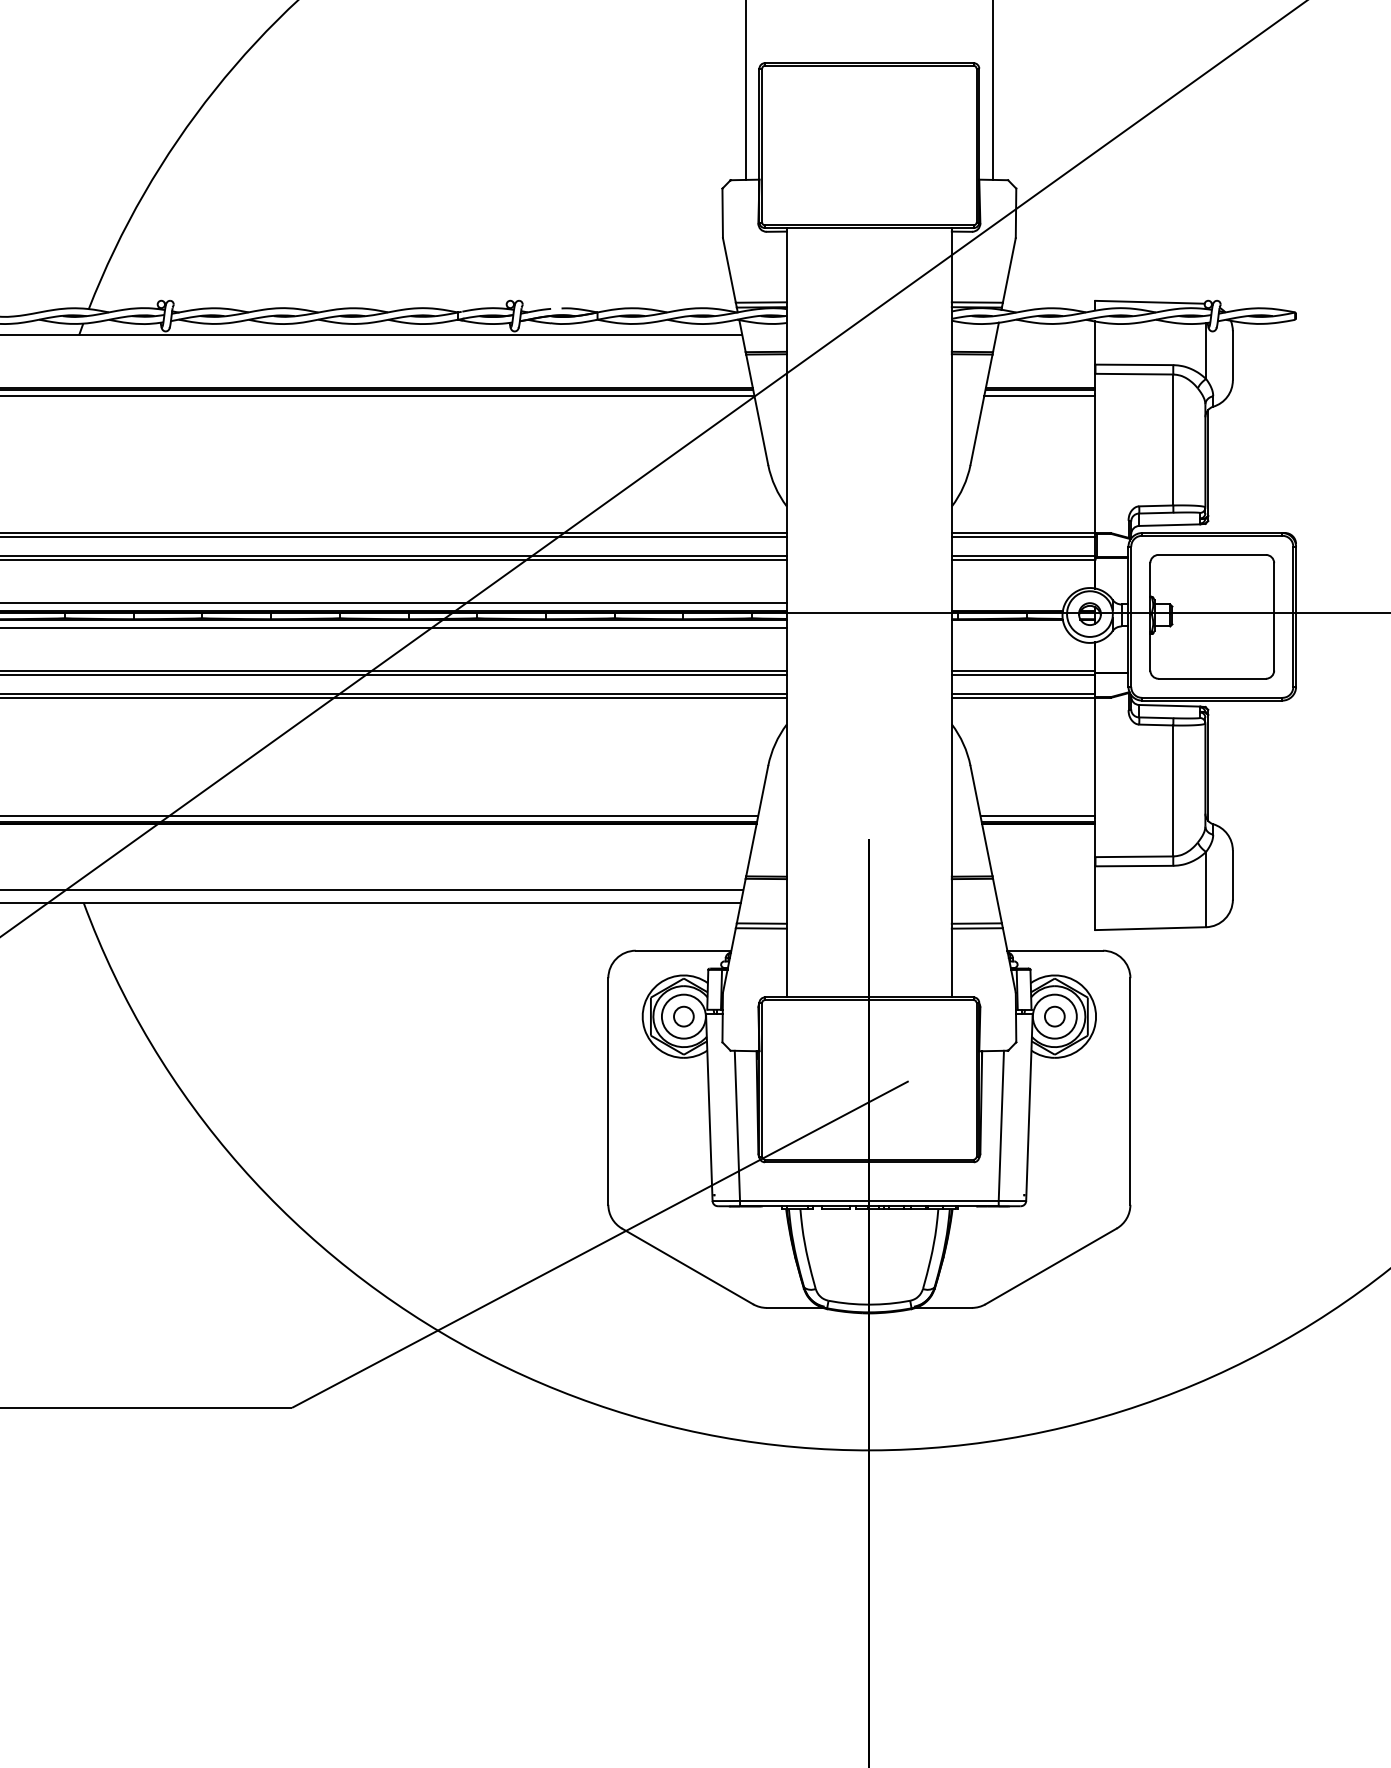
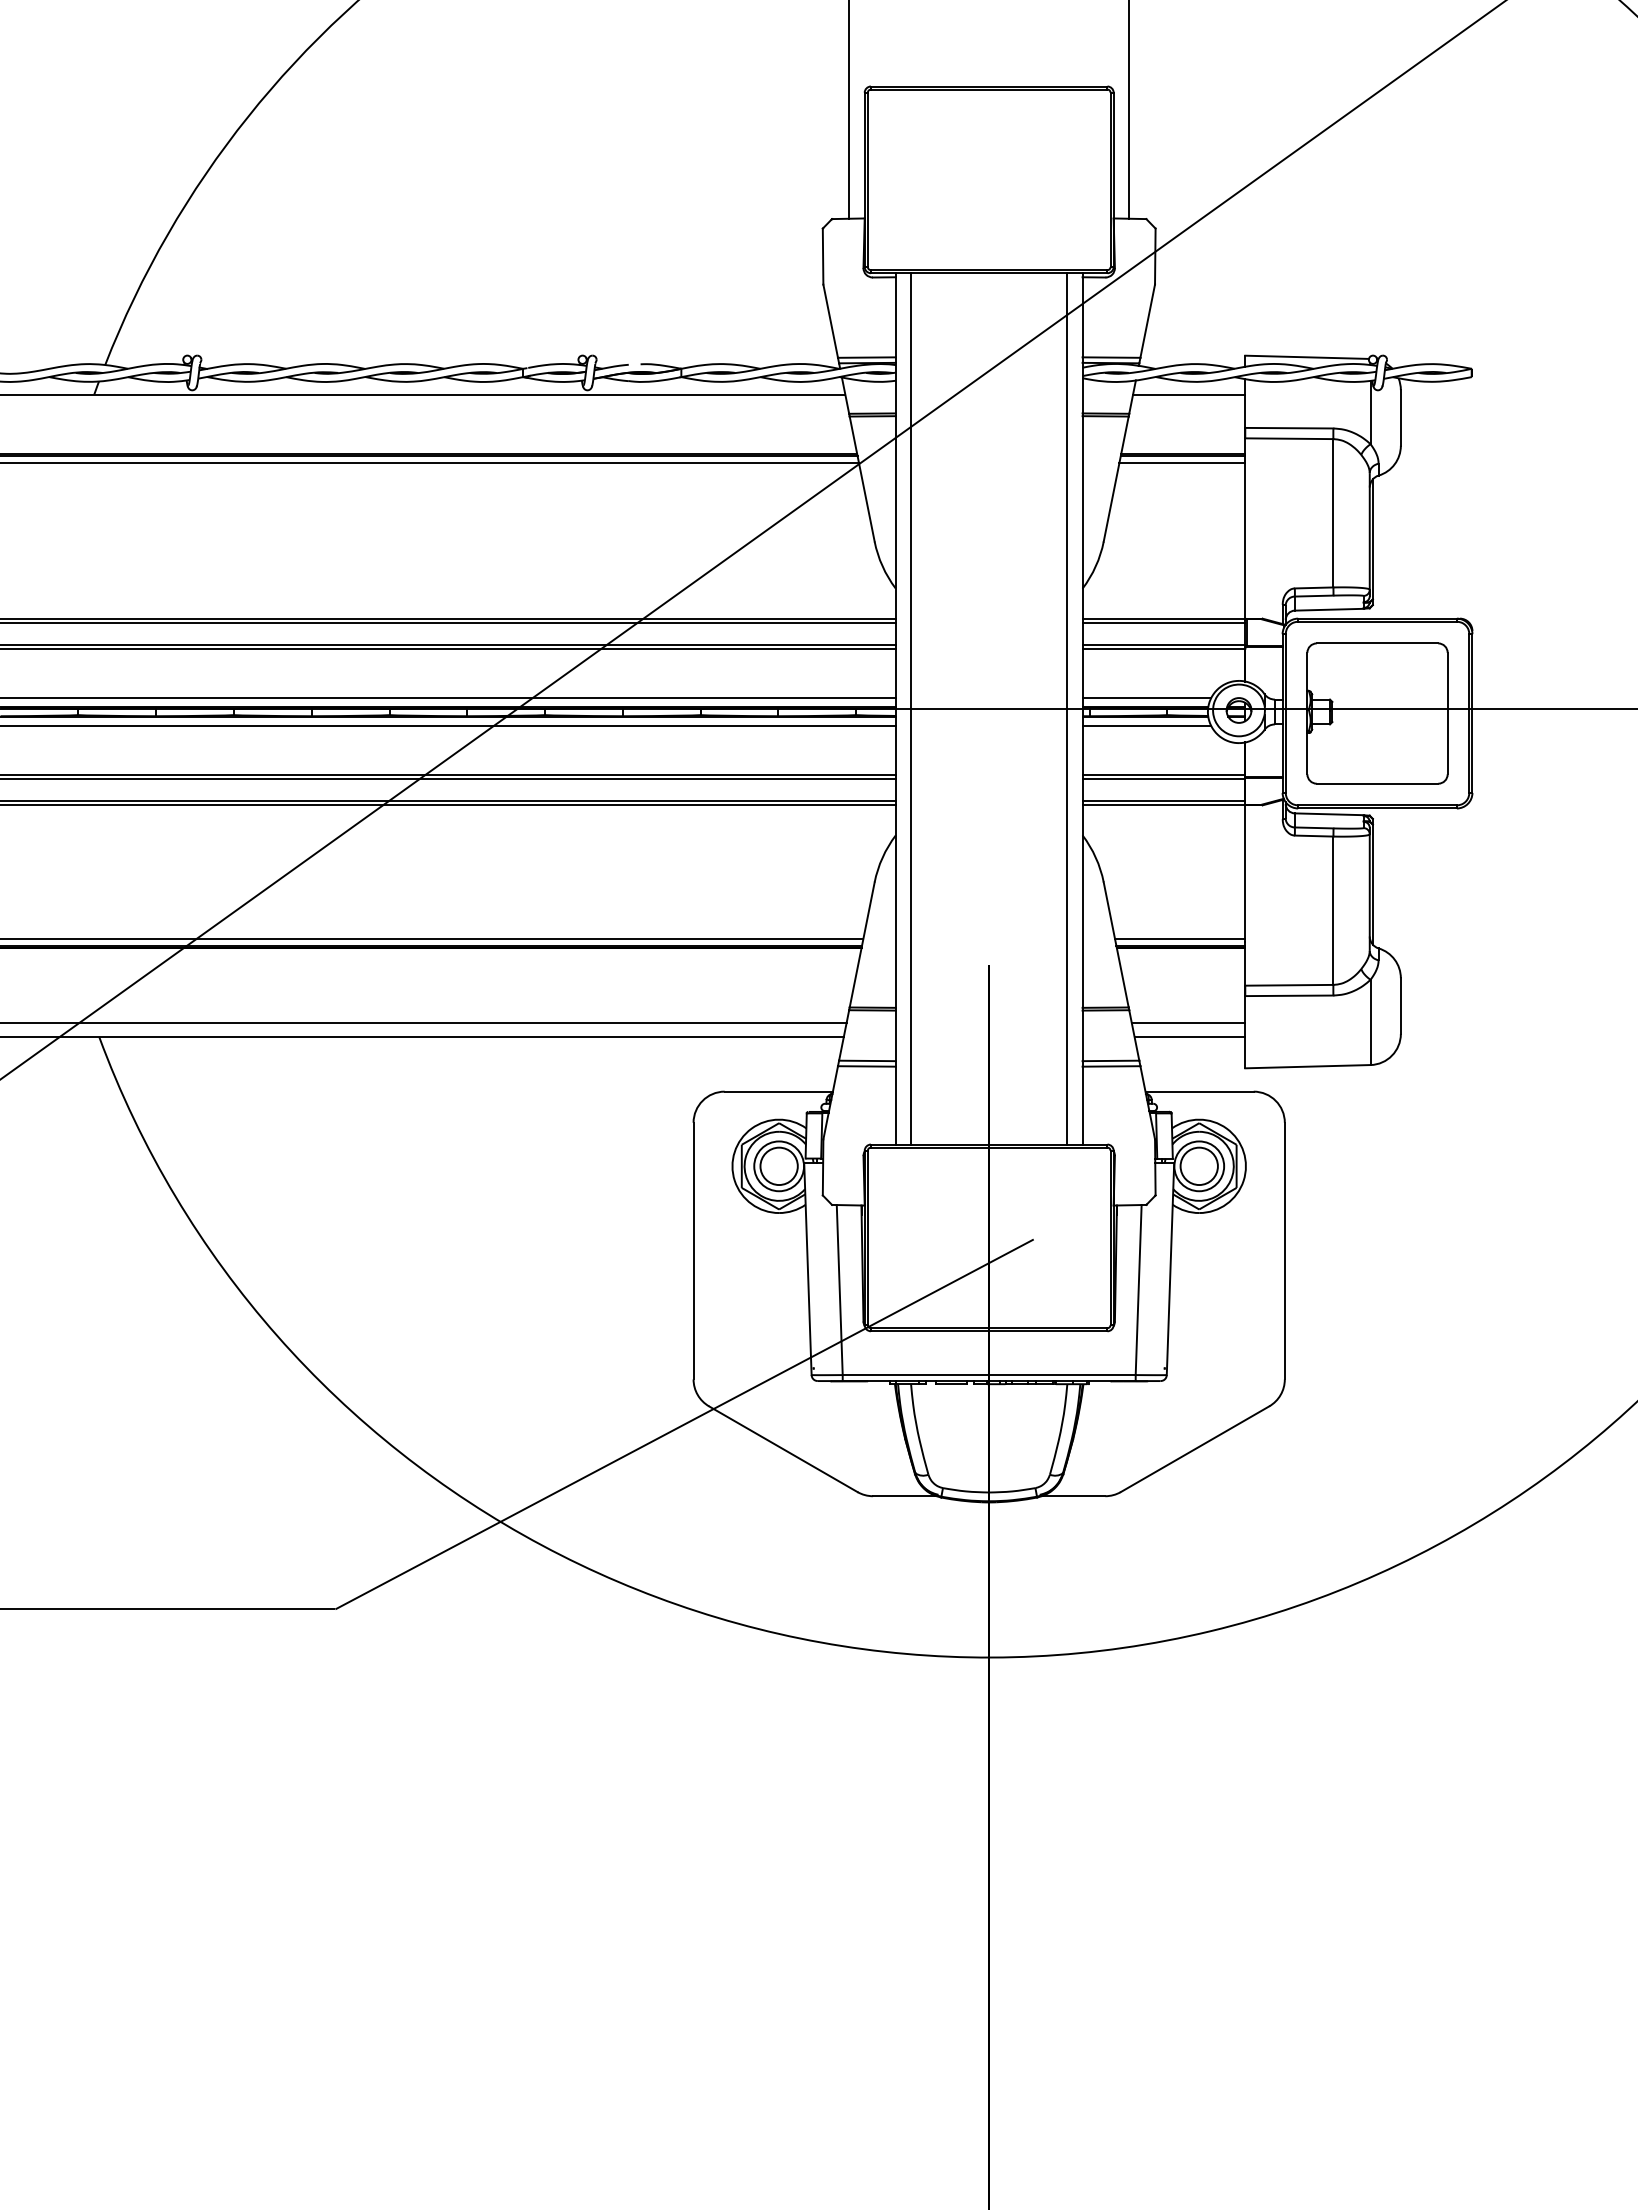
line: (1046, 335) -> (1189, 394), added
line: (1008, 603) -> (1146, 698), added
line: (800, 612) -> (911, 708), added
line: (938, 612) -> (1067, 708), added
line: (1008, 628) -> (1146, 726), added
line: (1045, 890) -> (1188, 1023), added
line: (1046, 902) -> (1189, 1037), added
circle: (683, 1016) -> (778, 1166), size x1.67
circle: (1054, 1016) -> (1198, 1166), size x1.67

